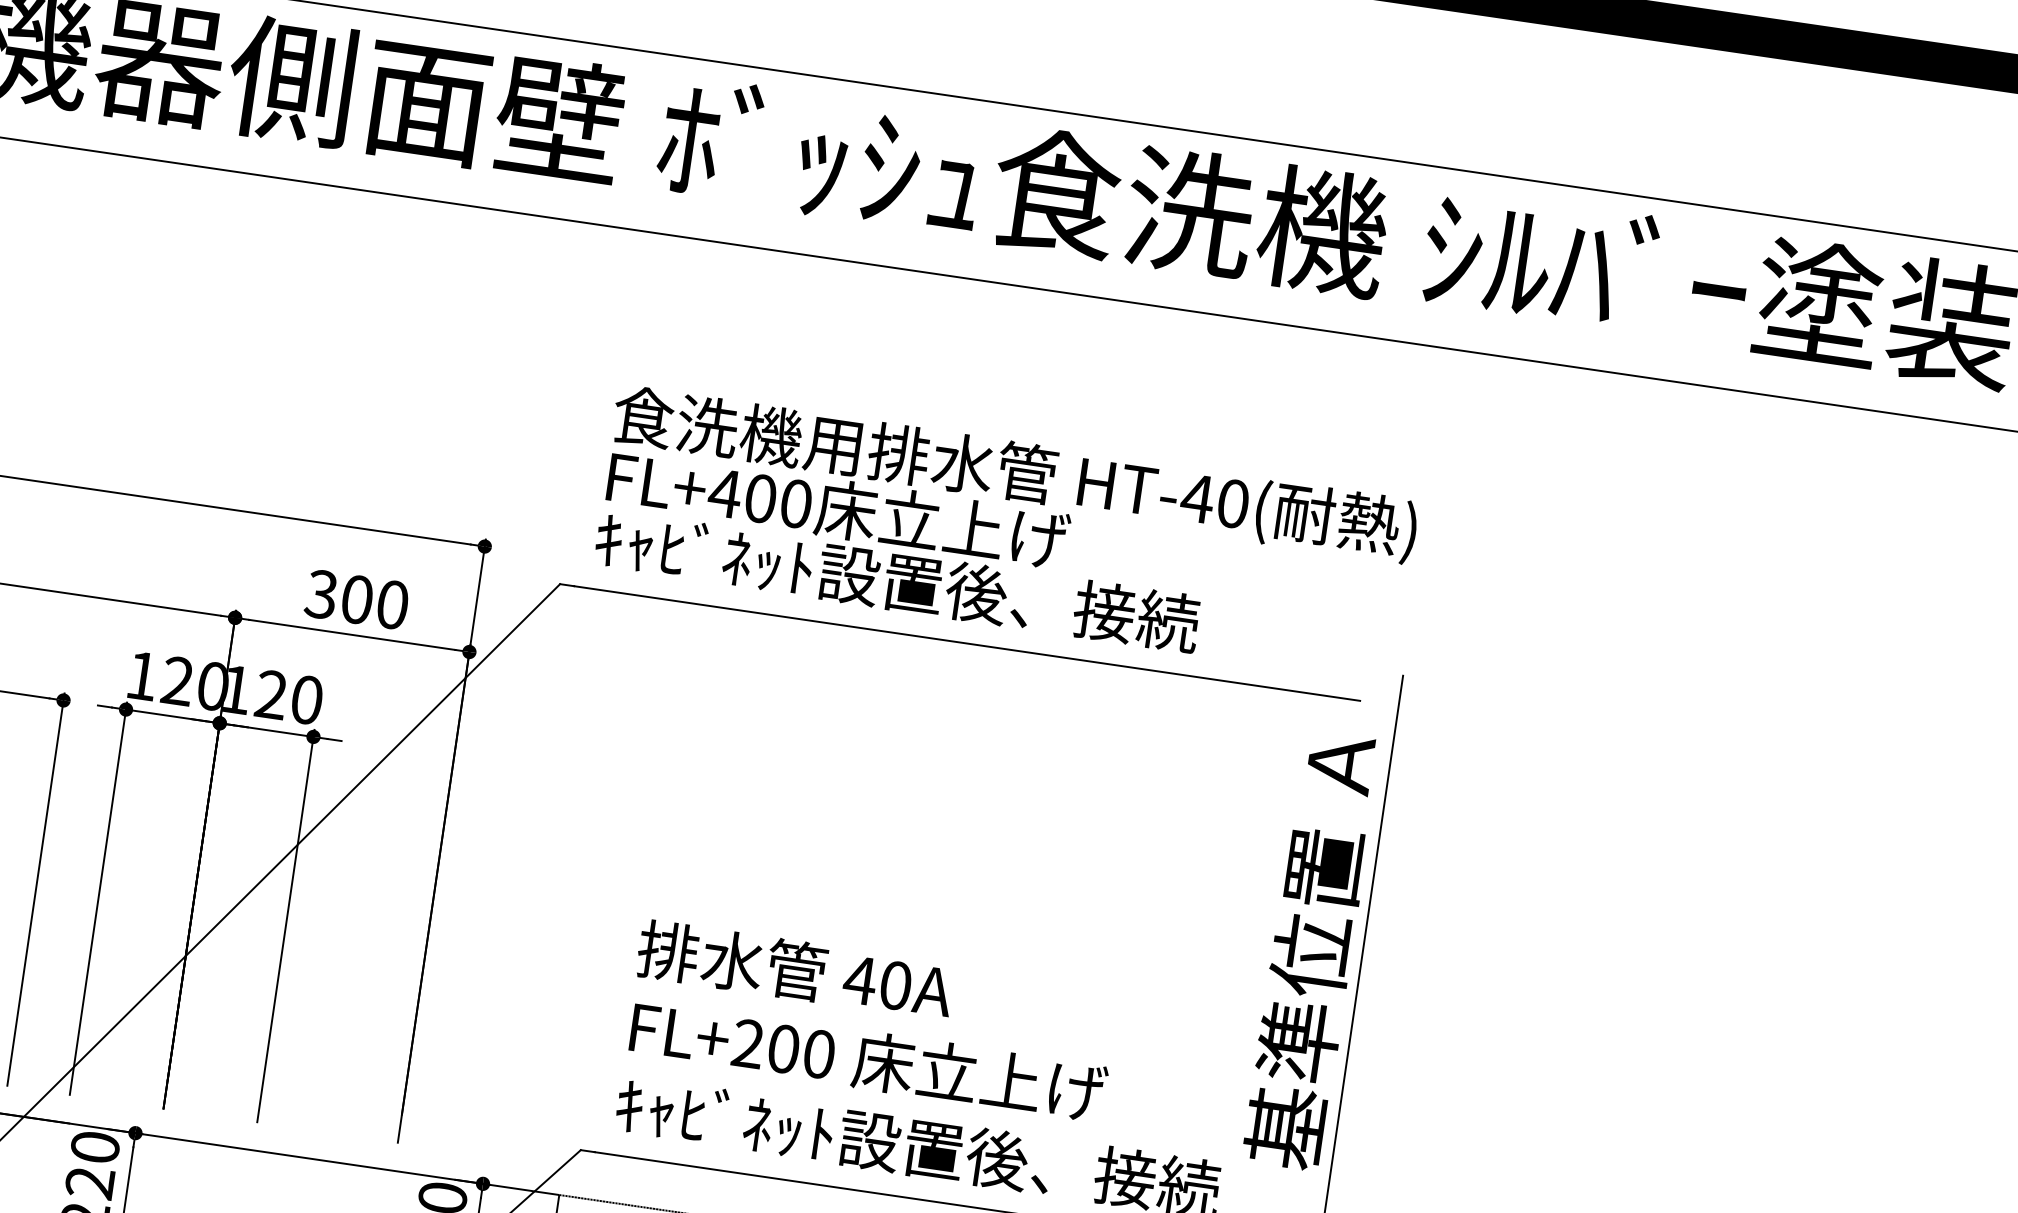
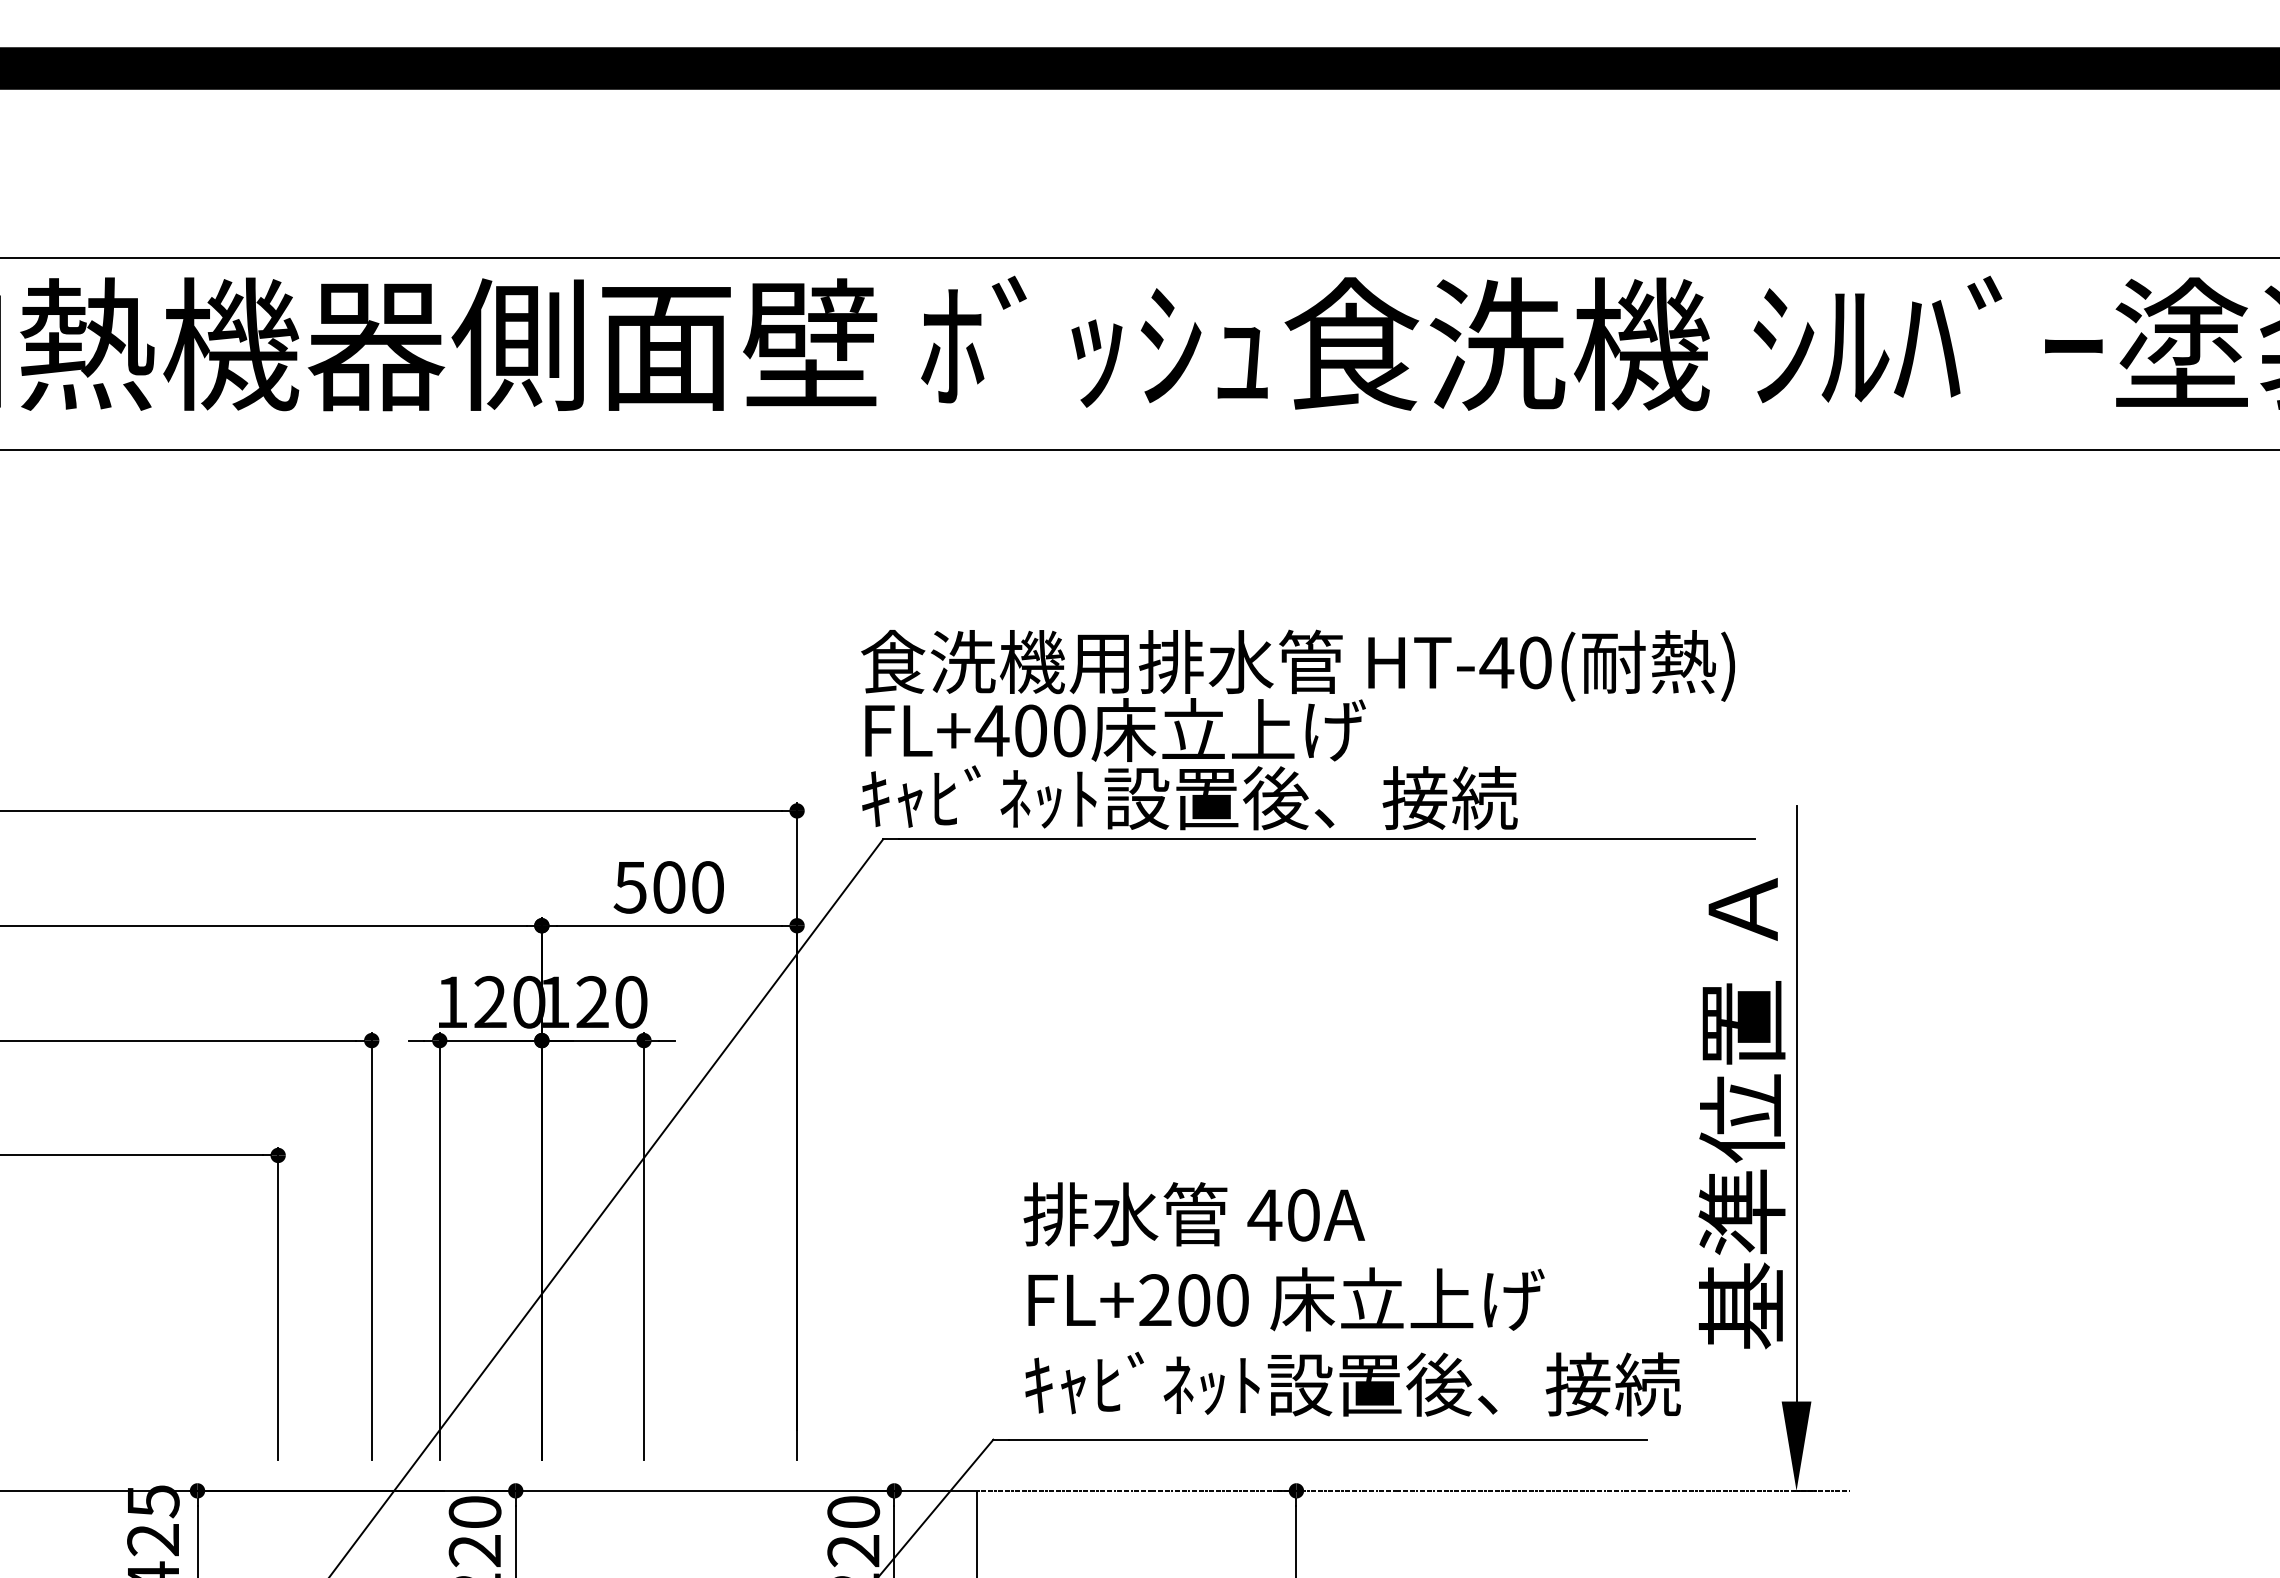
text: (1005, 533) -> (1297, 729), moved
text: (320, 594) -> (629, 887), 300 -> 500

